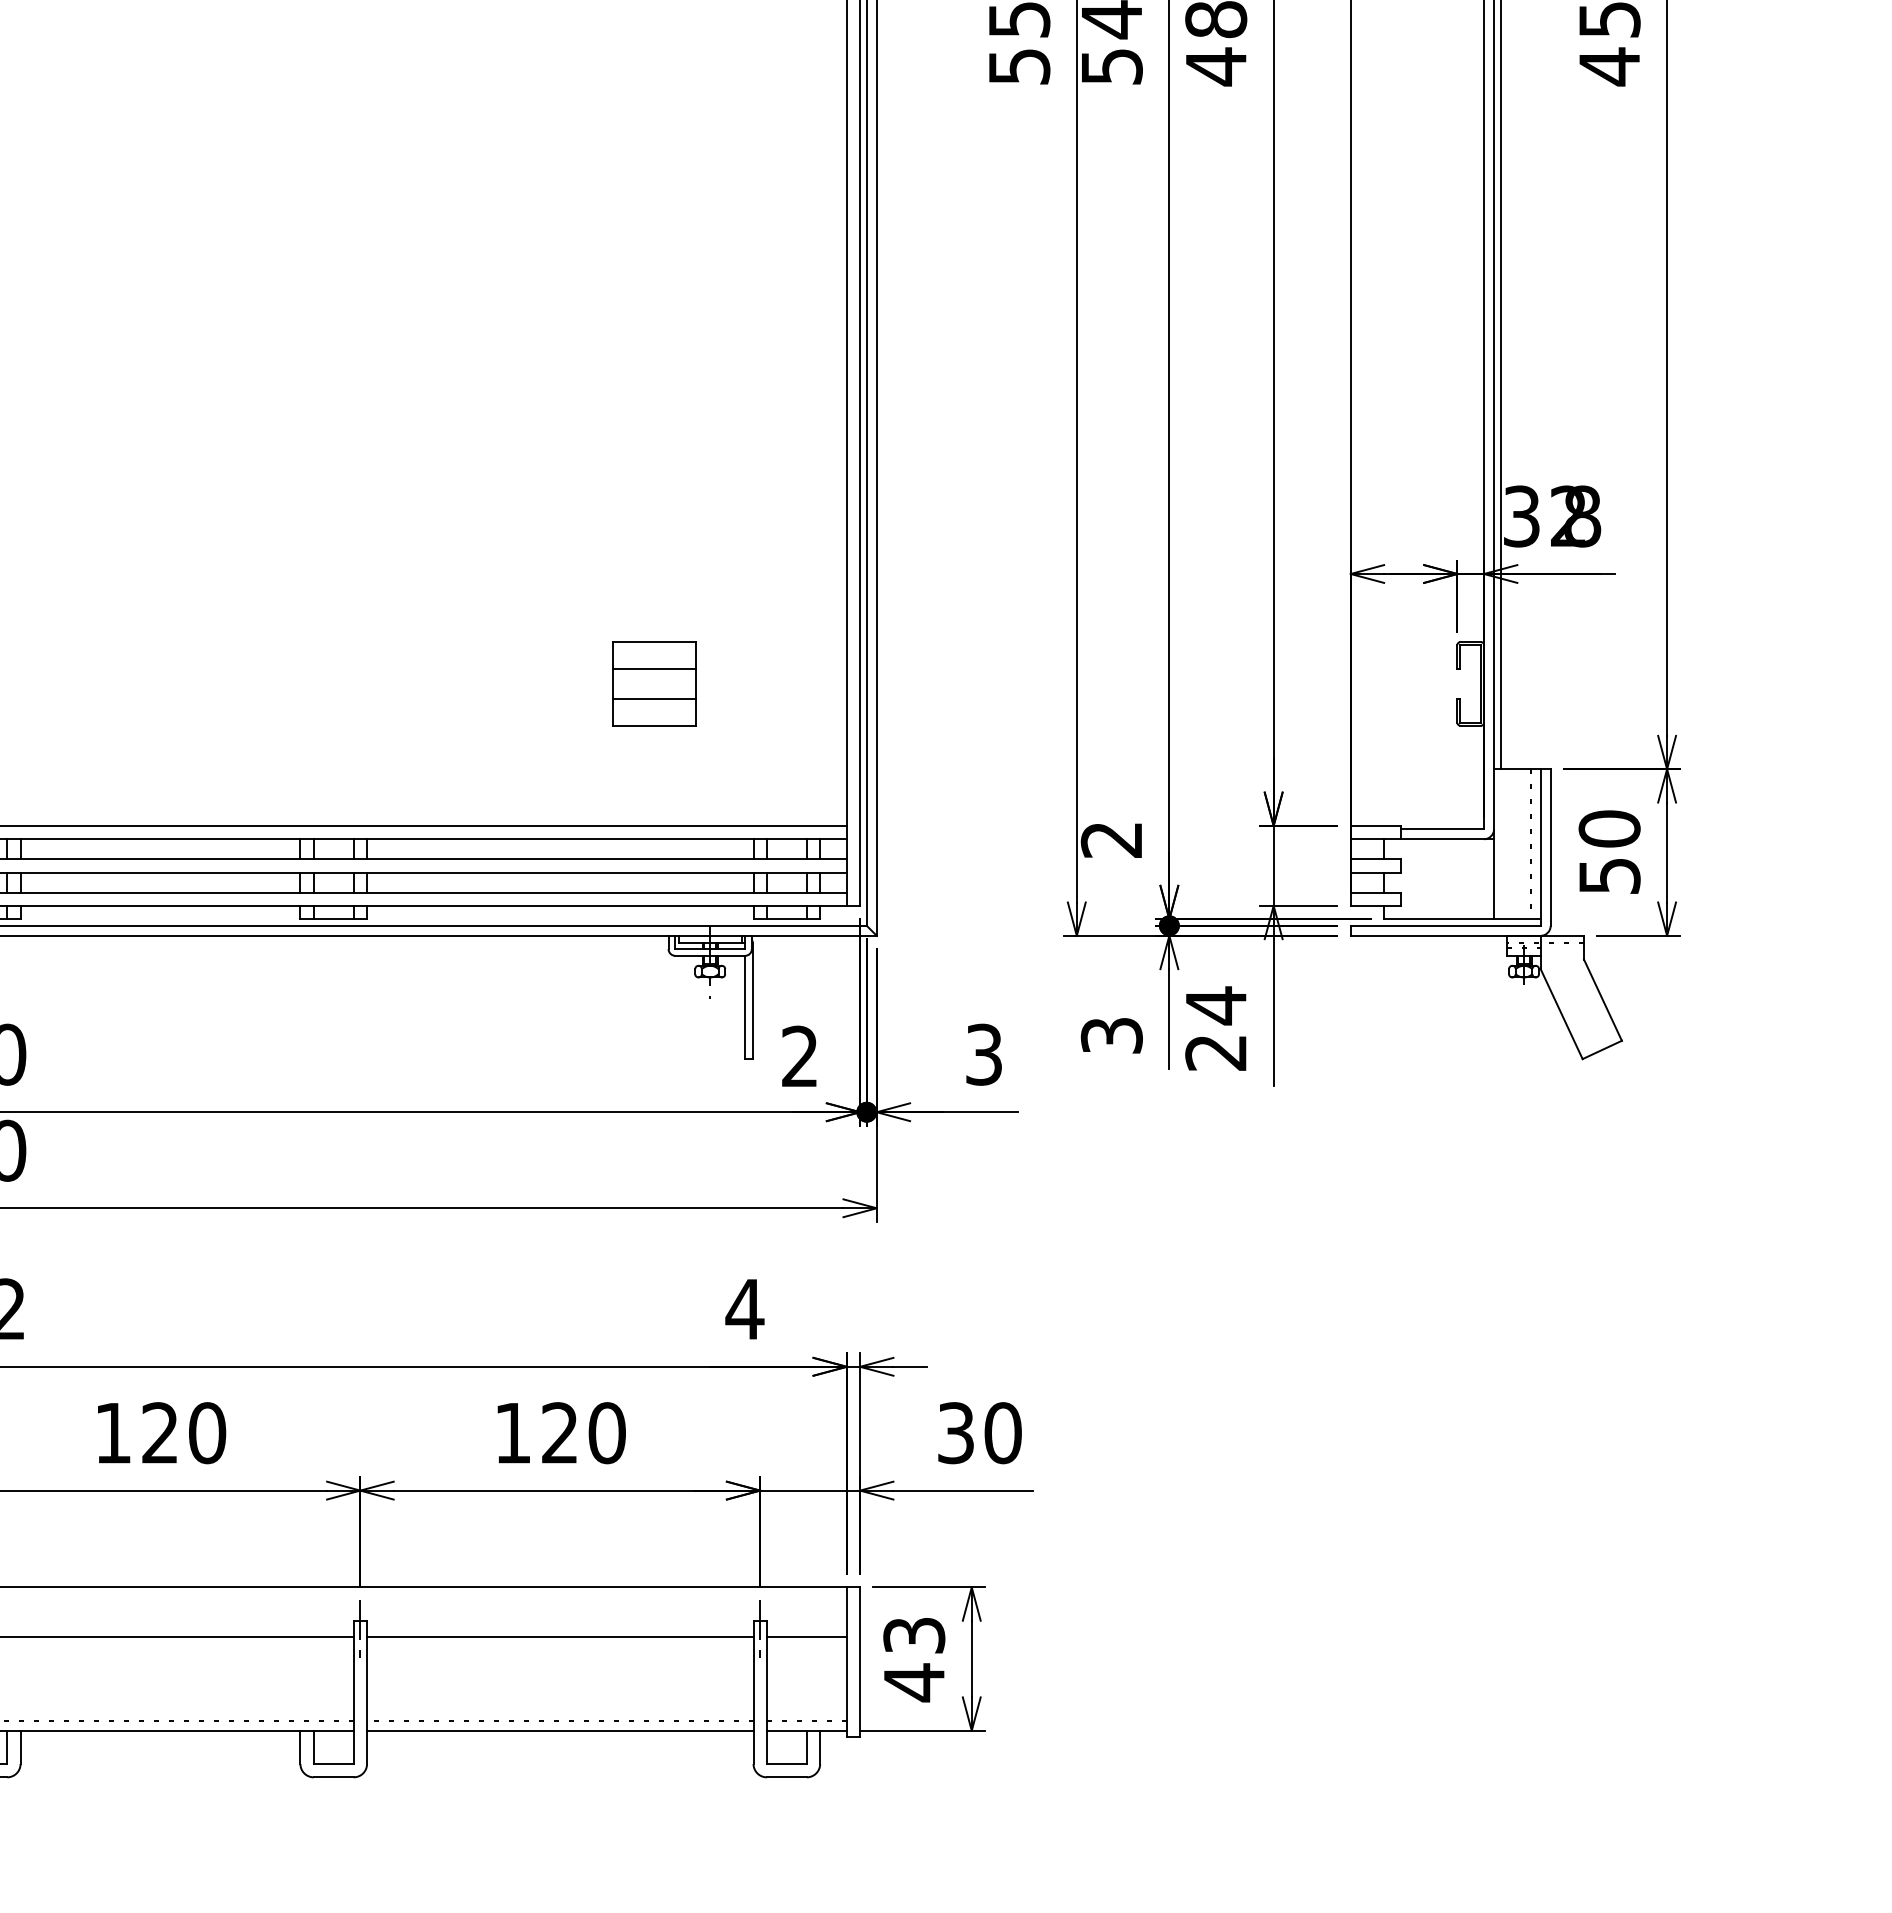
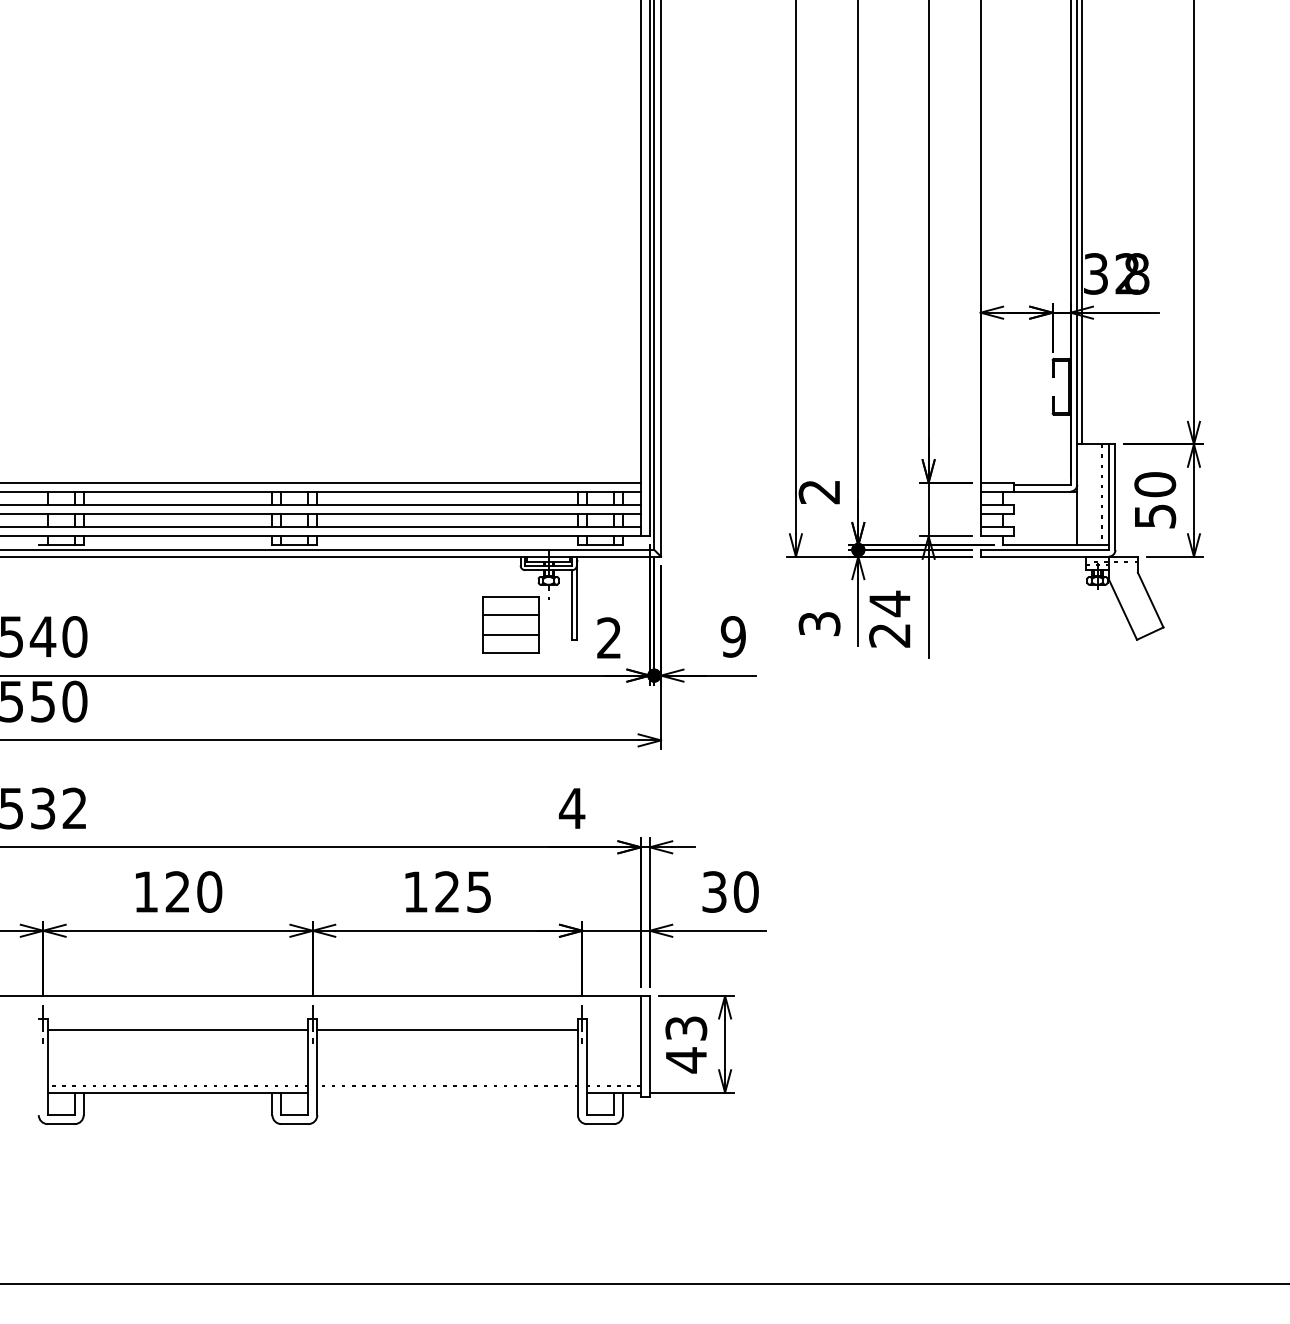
part: (653, 683) -> (510, 624), moved
text: (982, 1054) -> (732, 636), 3 -> 9
text: (606, 1432) -> (478, 891), 120 -> 125
line: (806, 1637) -> (613, 1029), removed
line: (560, 1730) -> (447, 1092), removed

